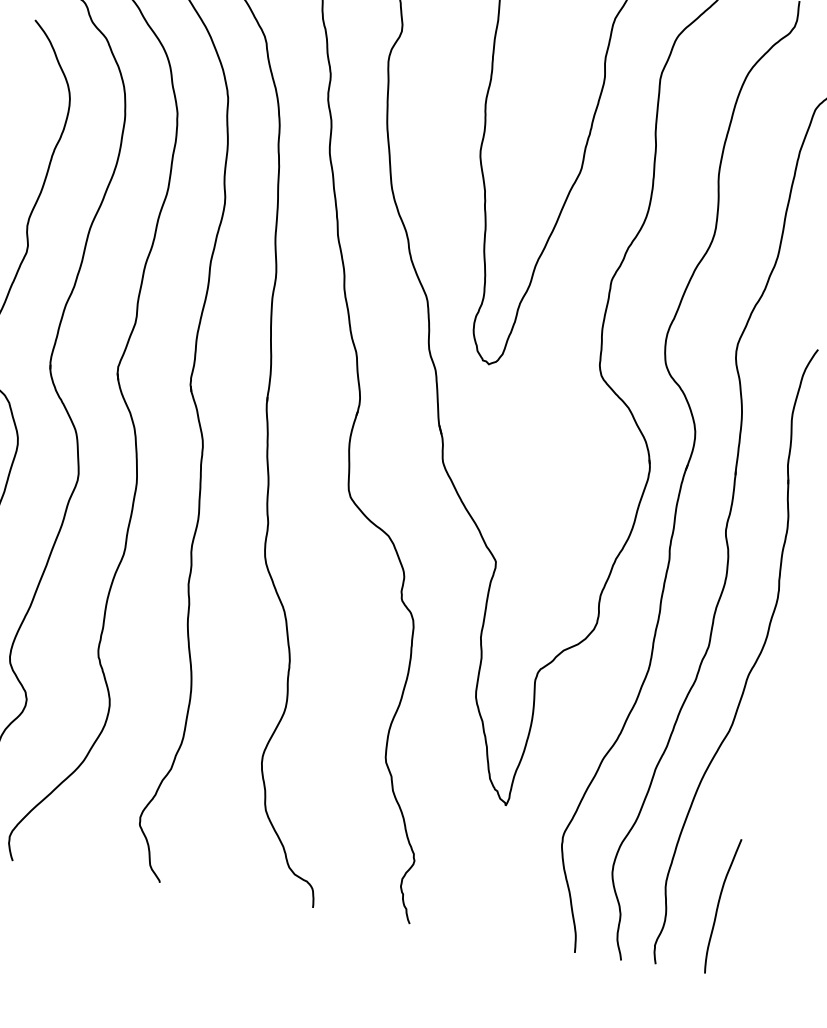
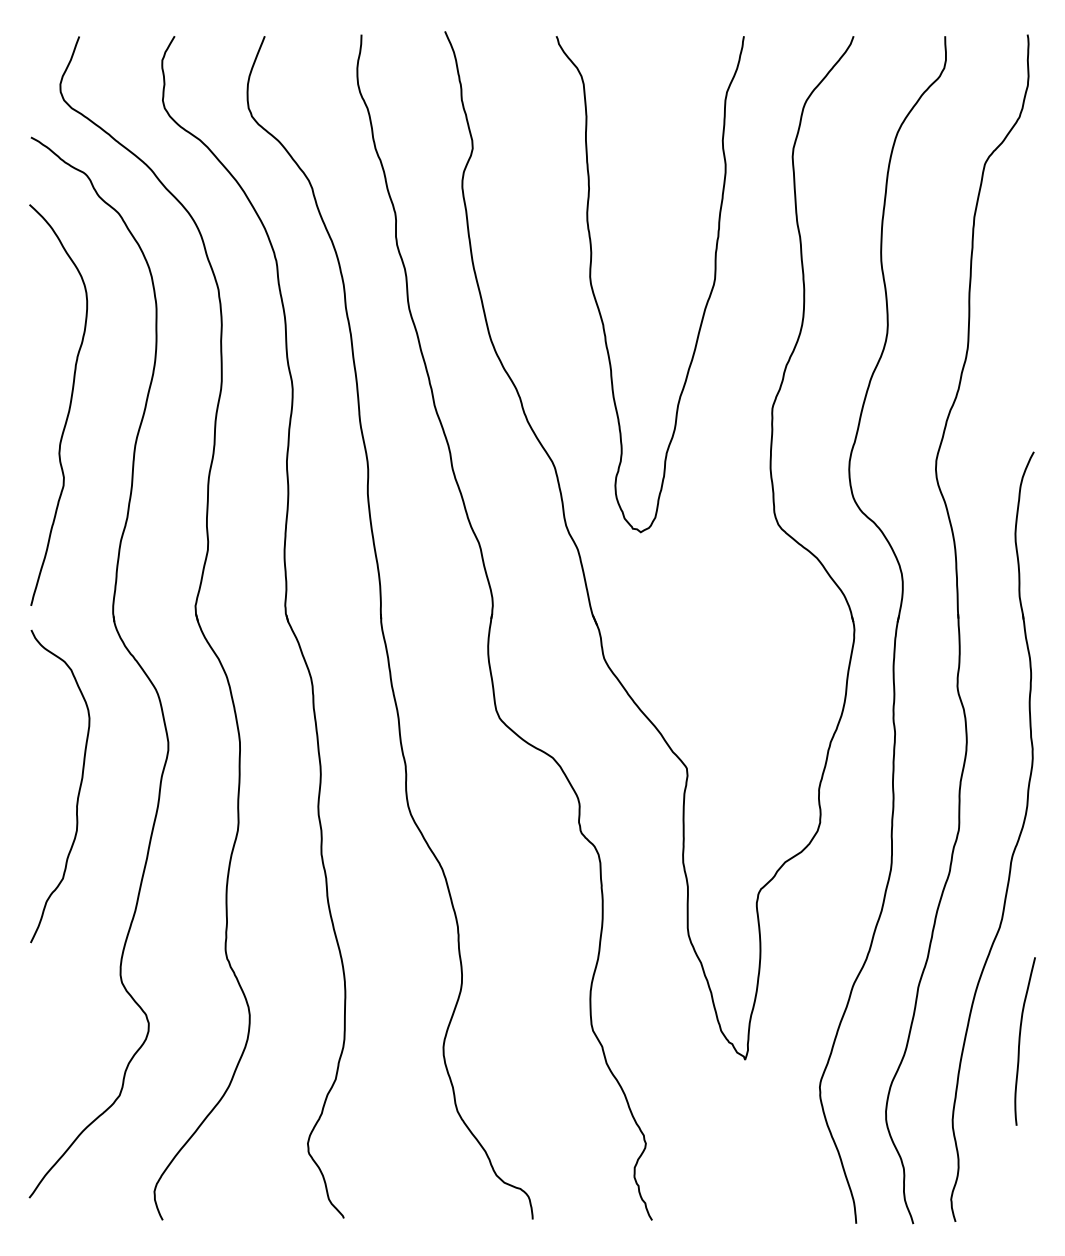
curve: (718, 905) -> (1020, 1041), moved

